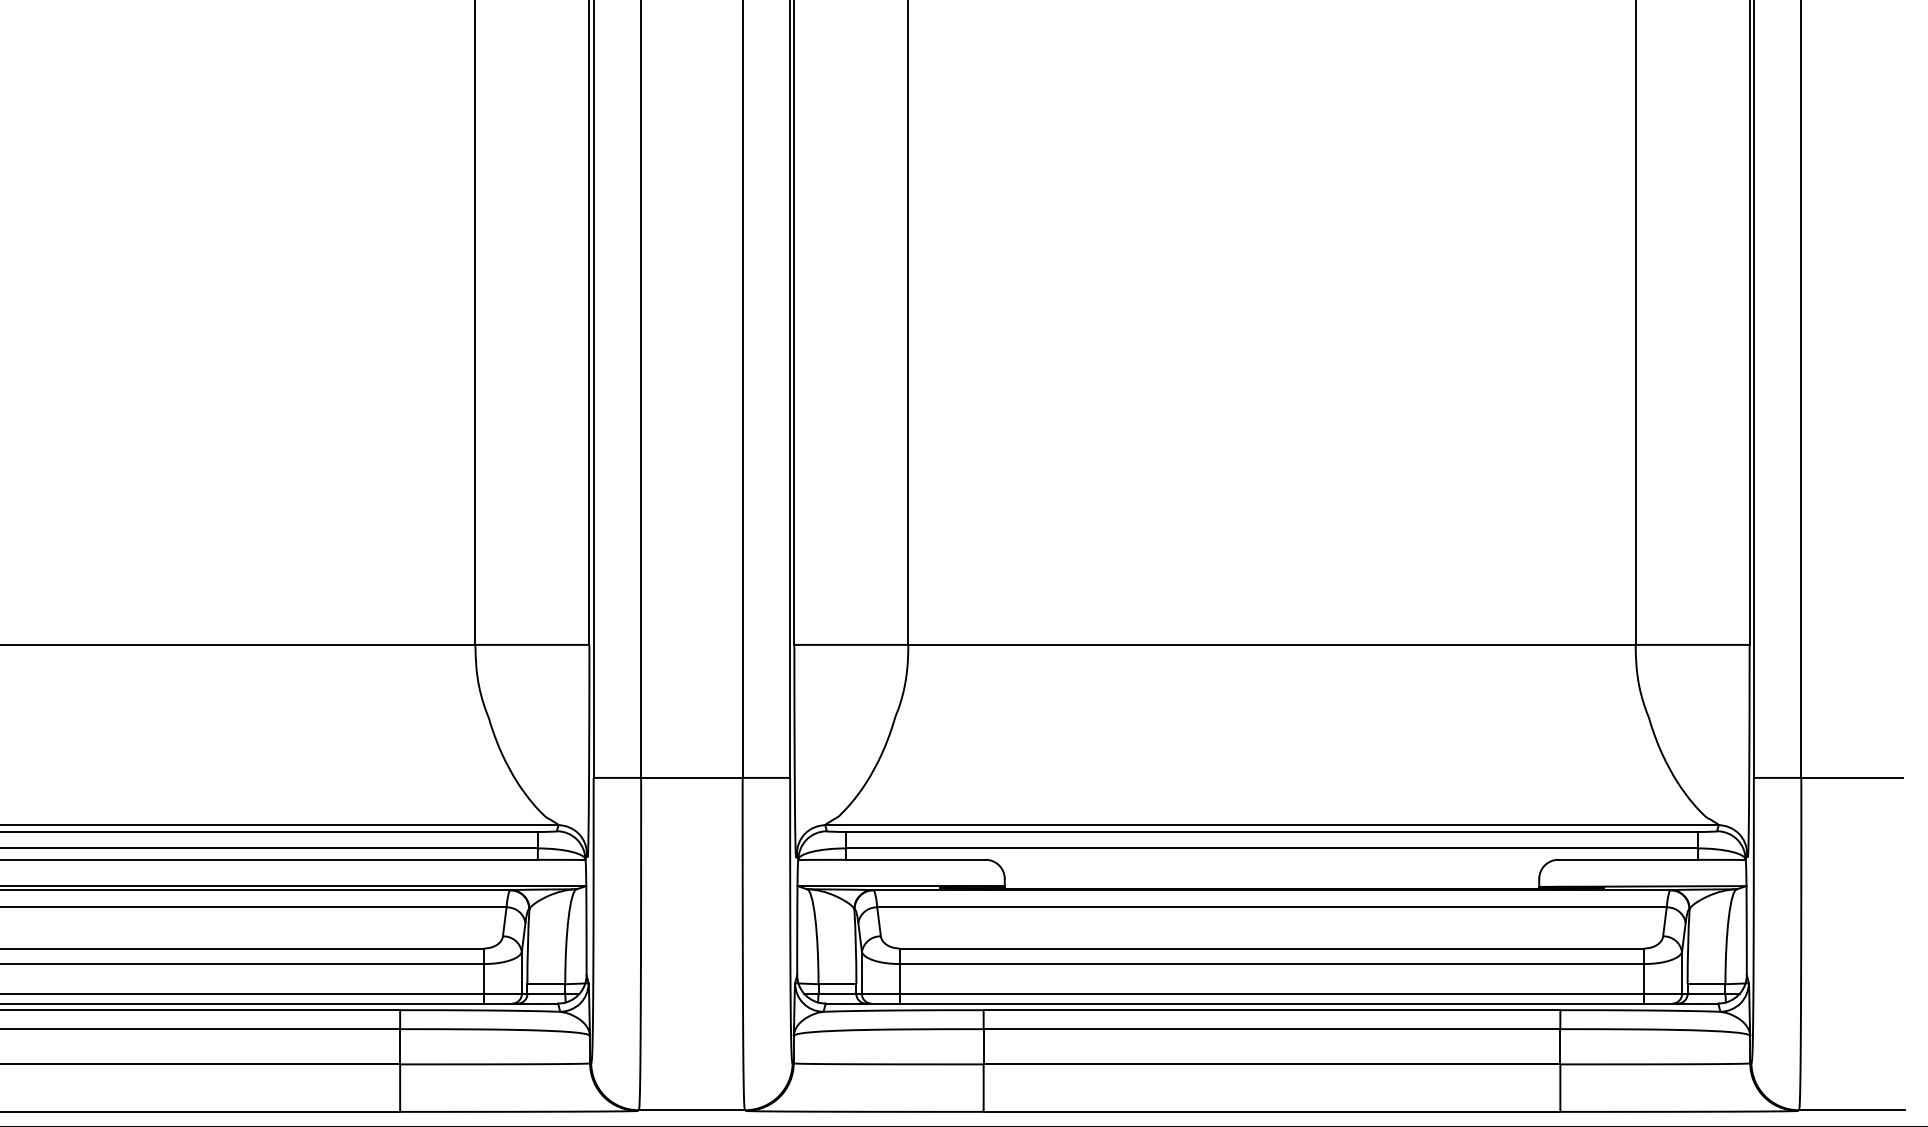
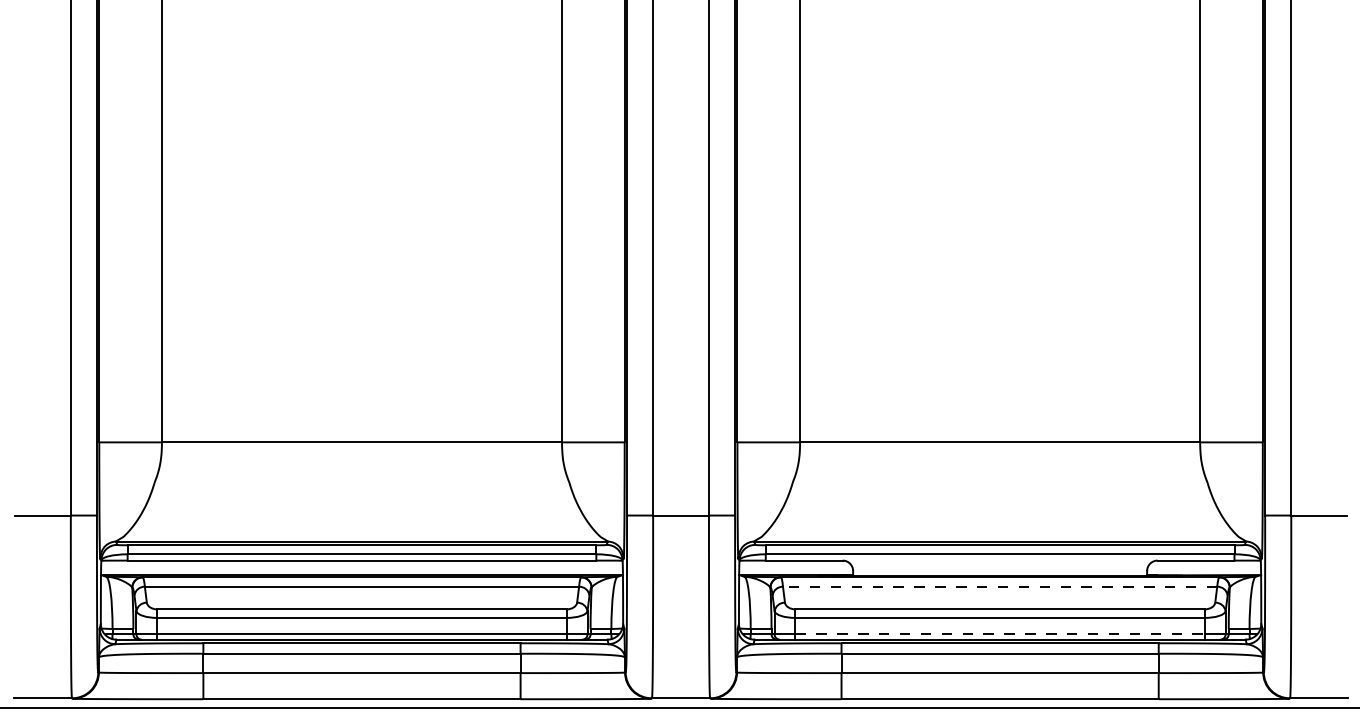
line: (1270, 906) -> (999, 586), solid -> dashed
line: (1272, 994) -> (1000, 634), solid -> dashed

